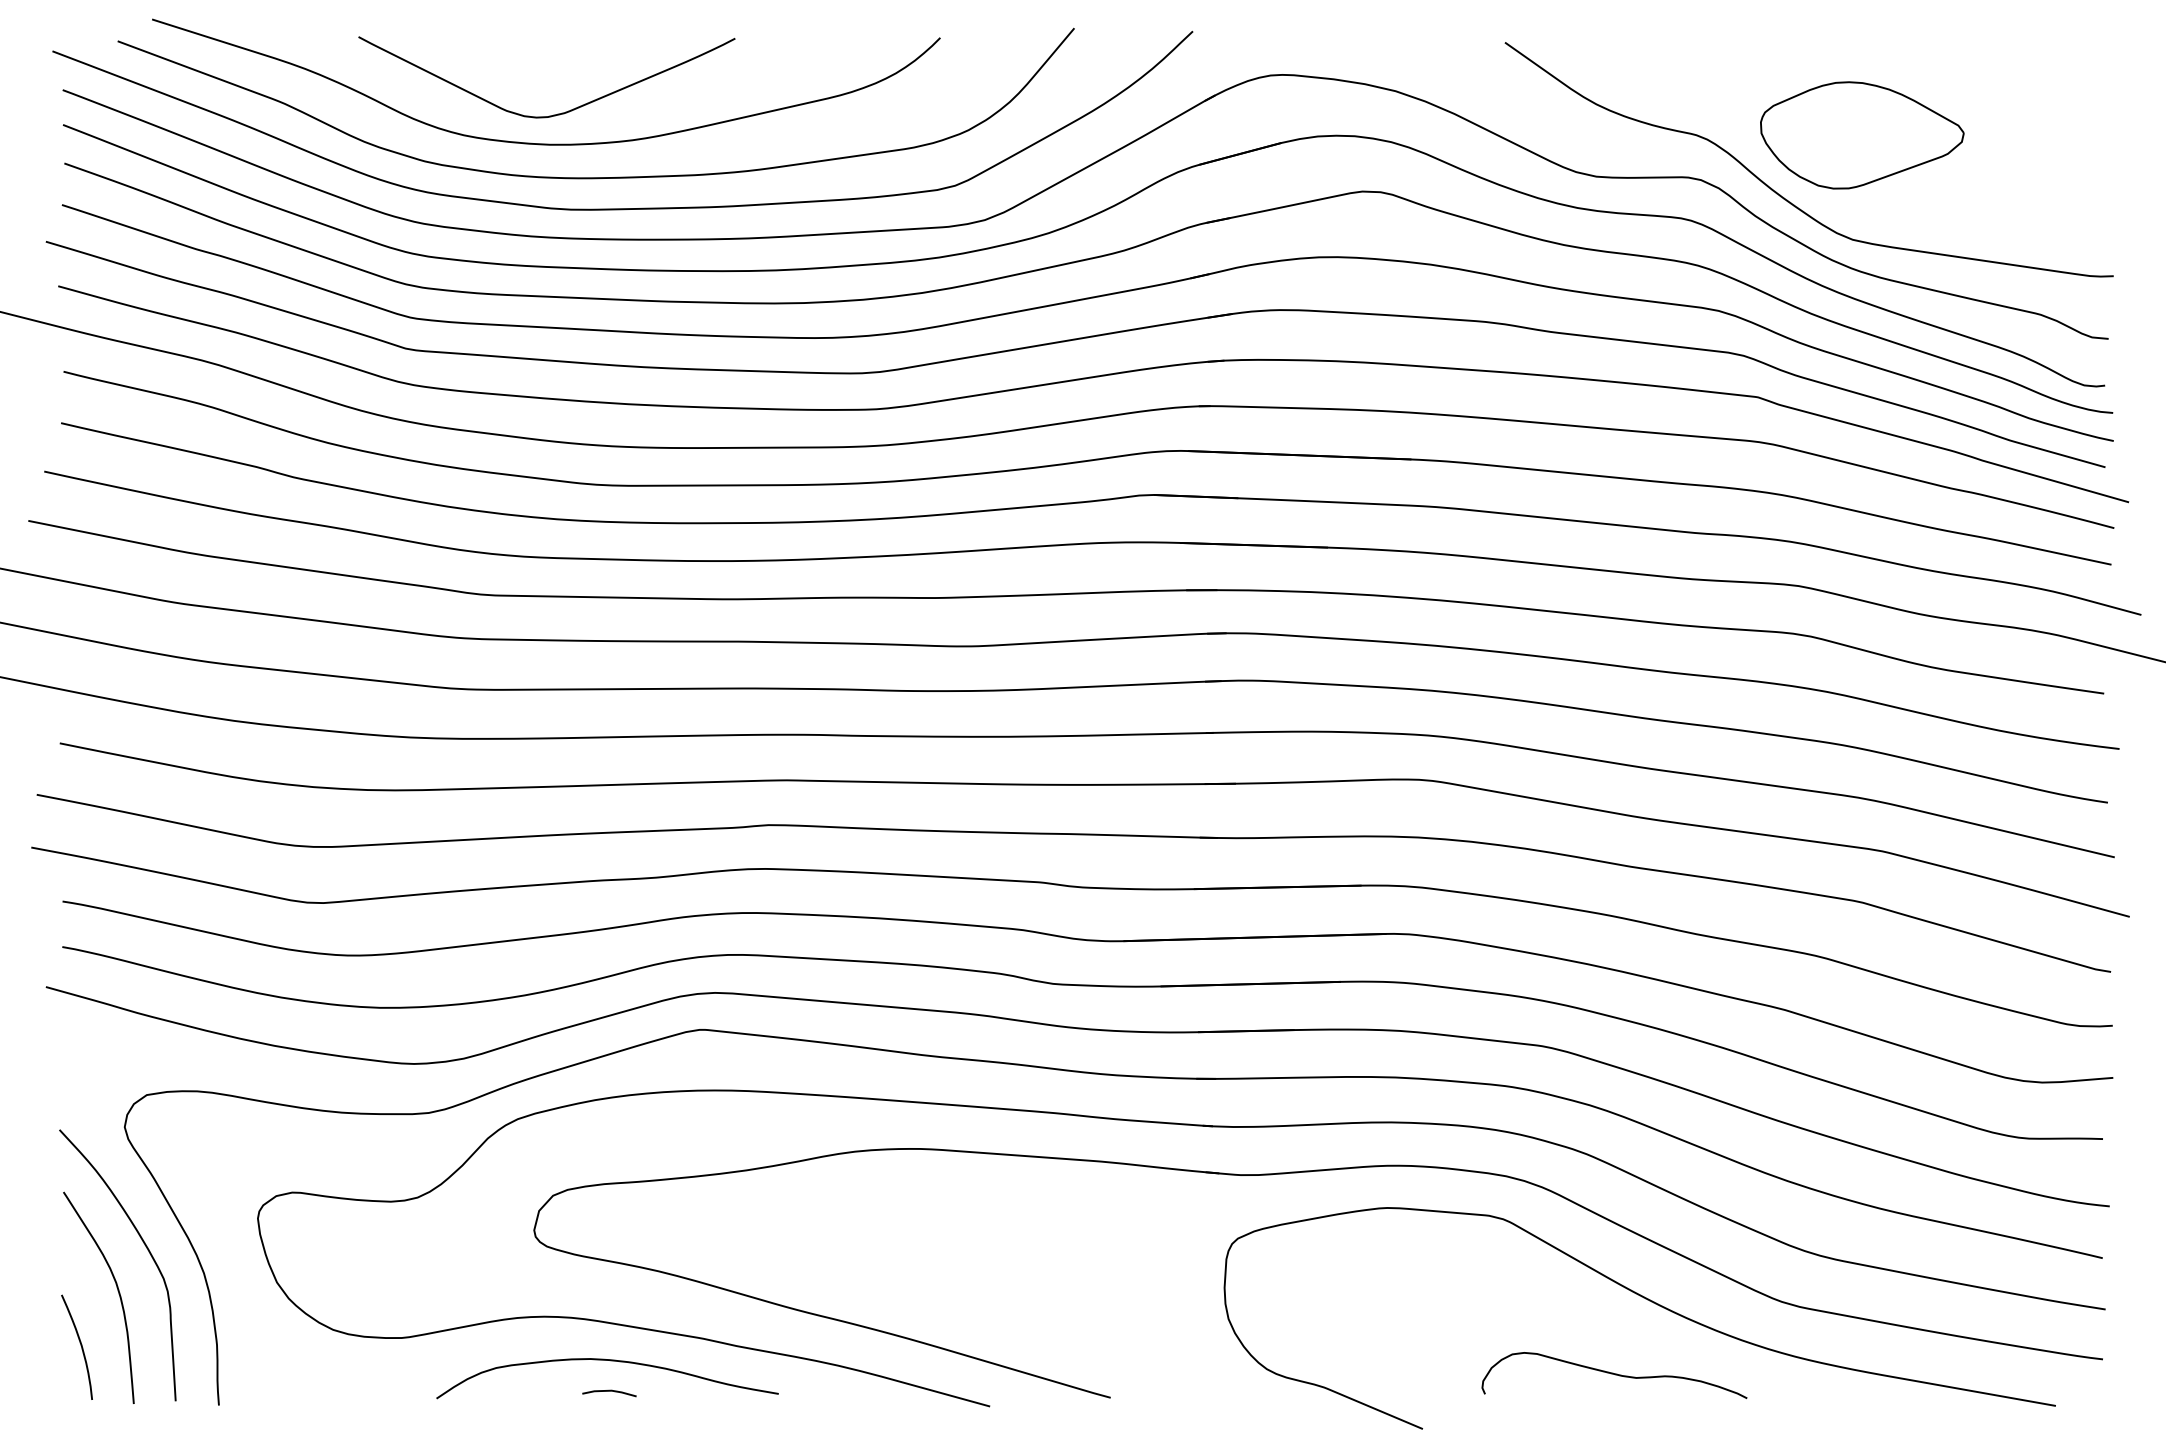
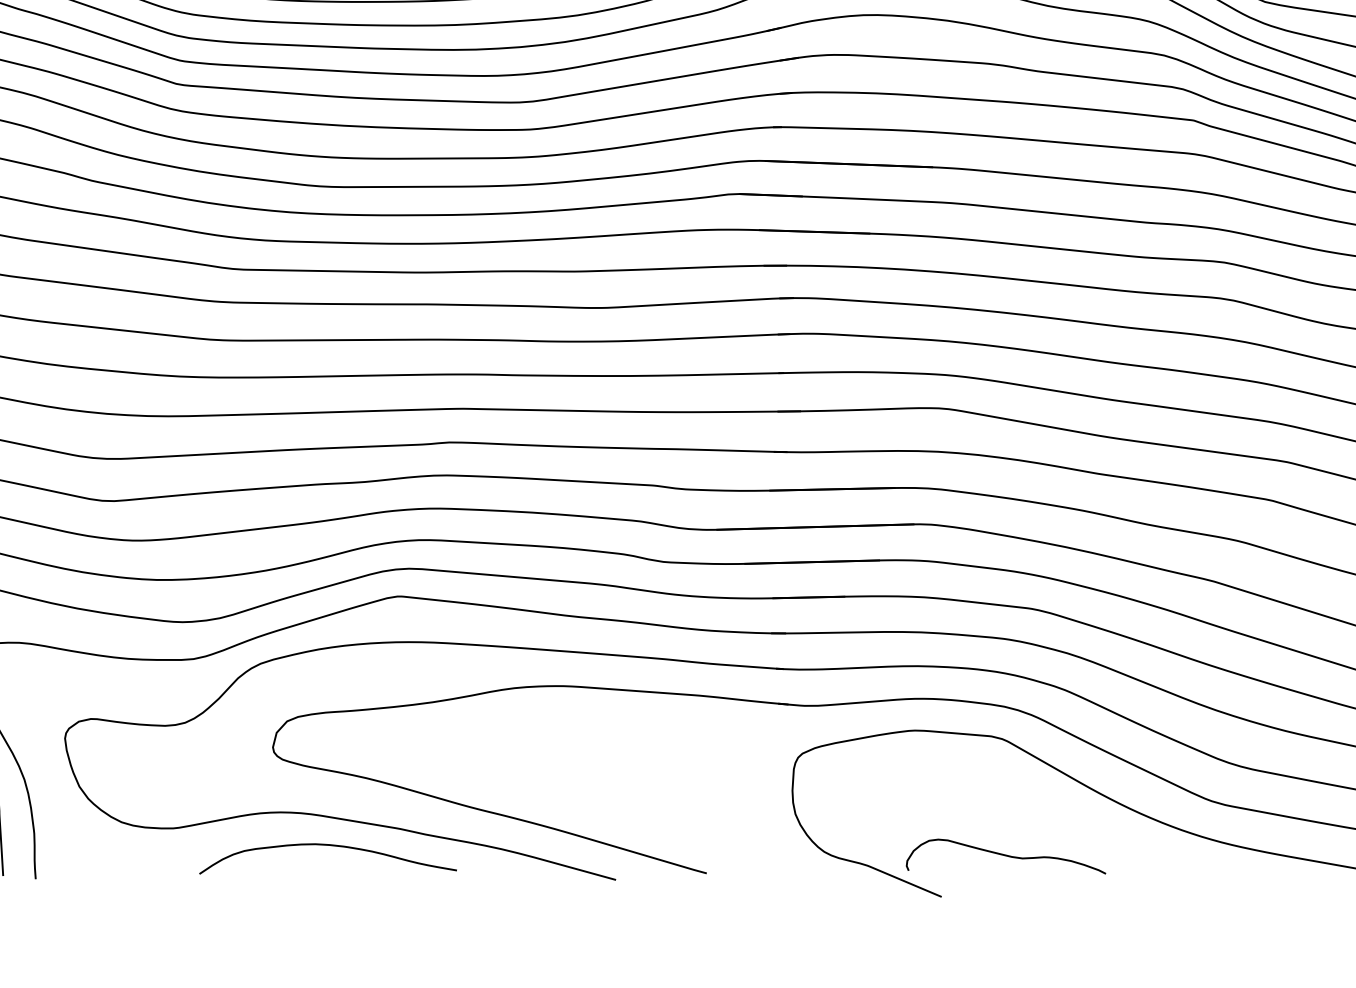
curve: (1614, 1374) -> (1006, 855), moved
line: (609, 1391) -> (329, 868), removed

